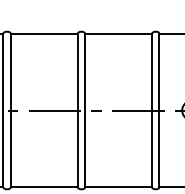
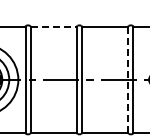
line: (45, 33) -> (54, 26), solid -> dashed
line: (152, 109) -> (128, 79), solid -> dashed

